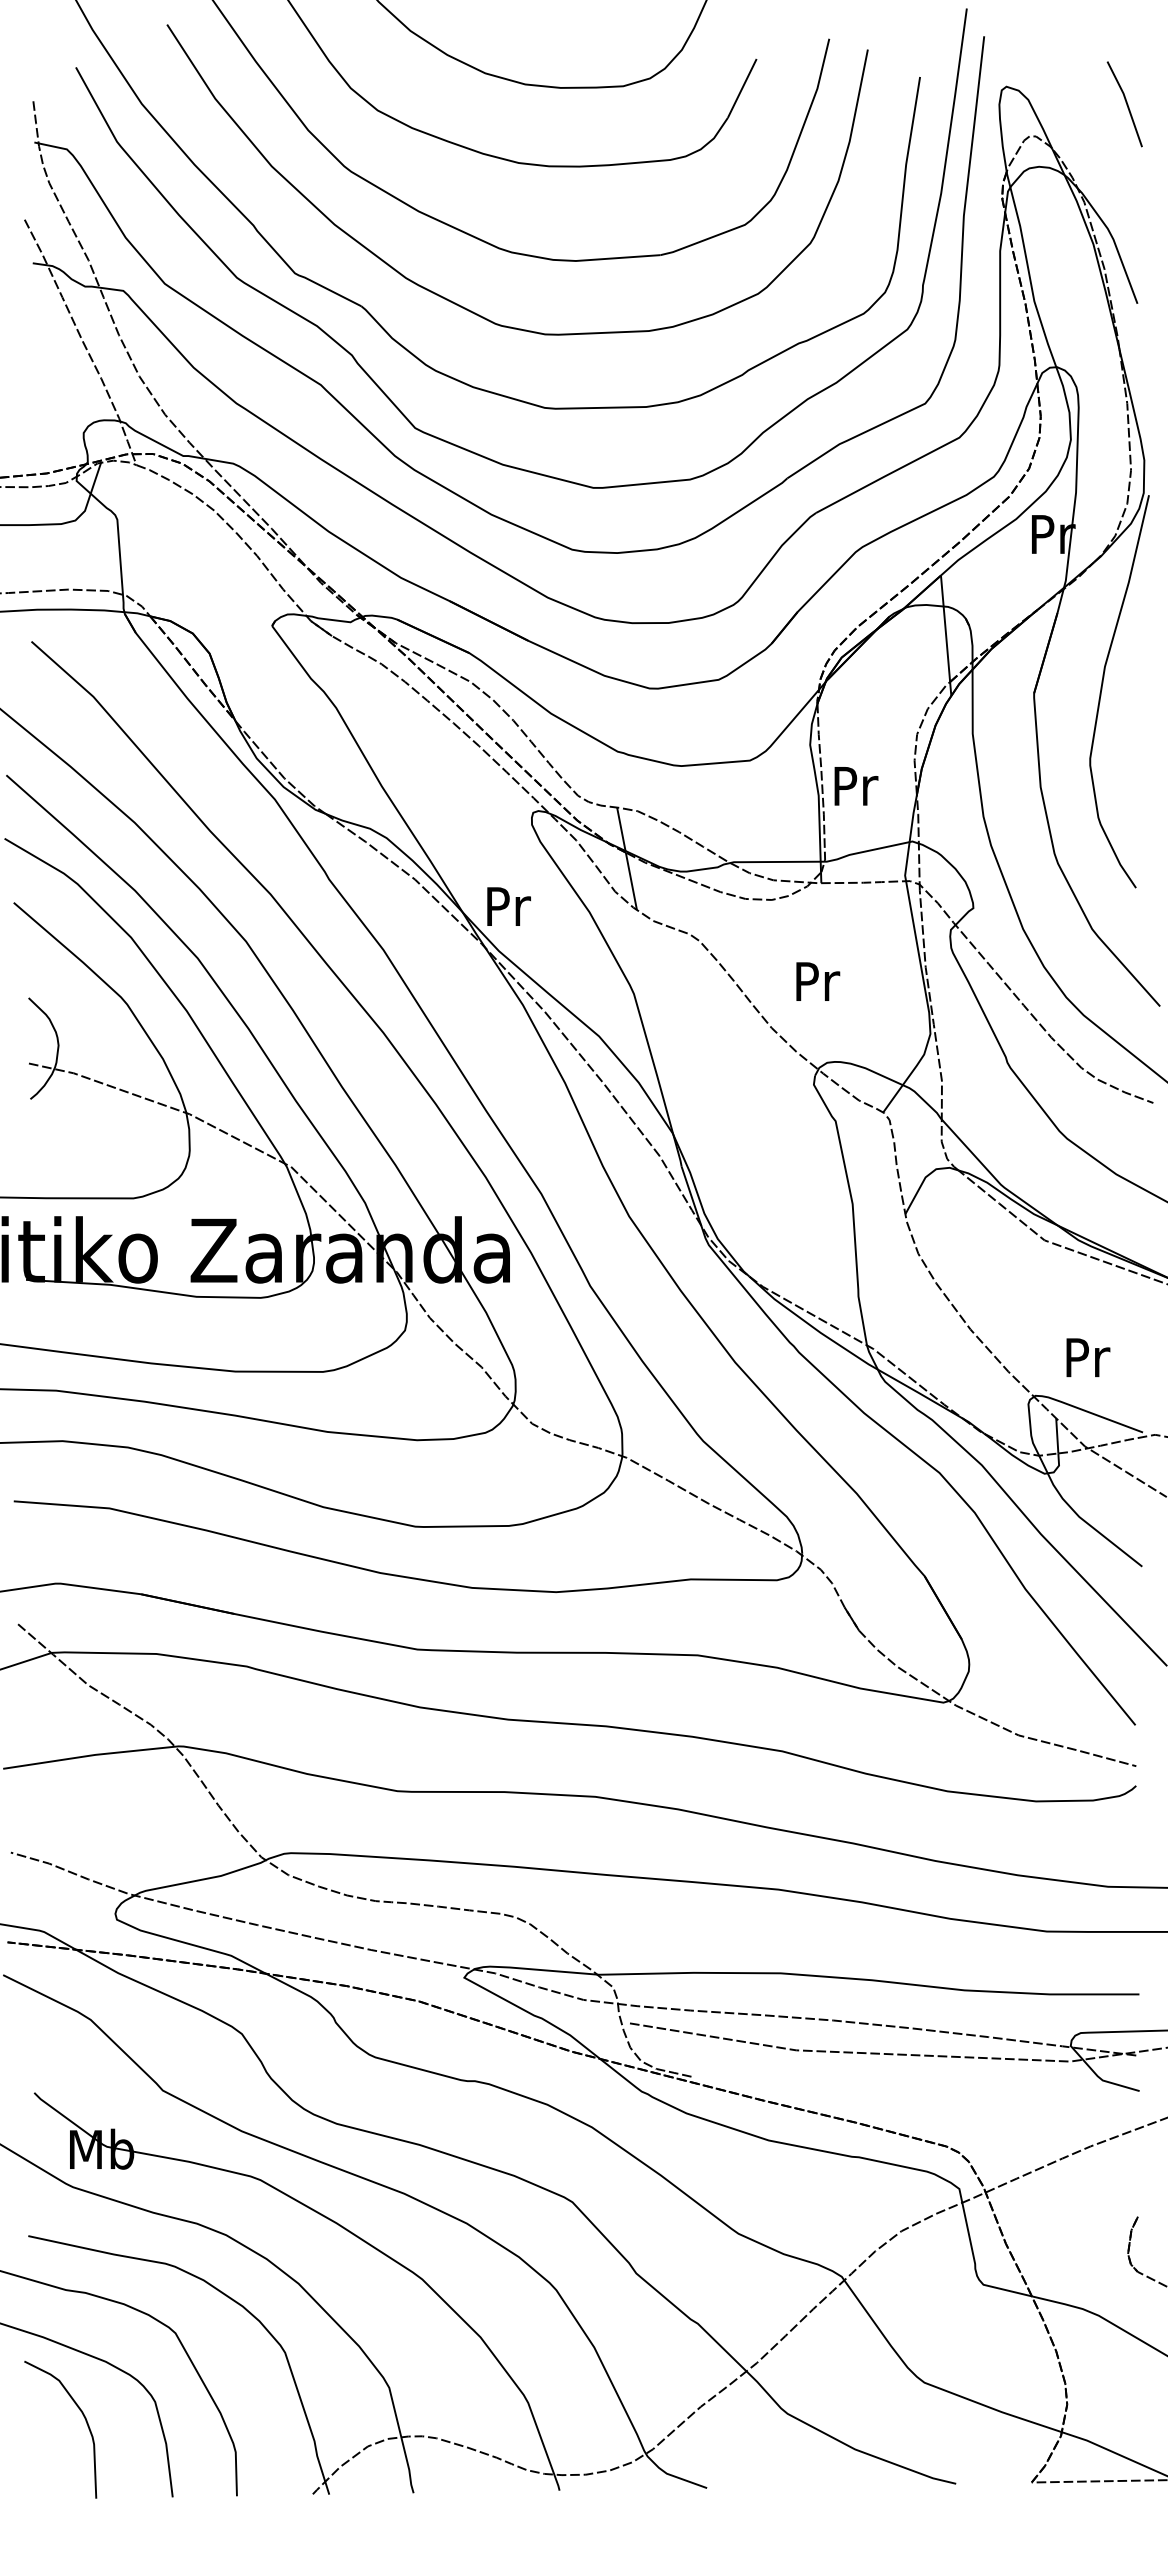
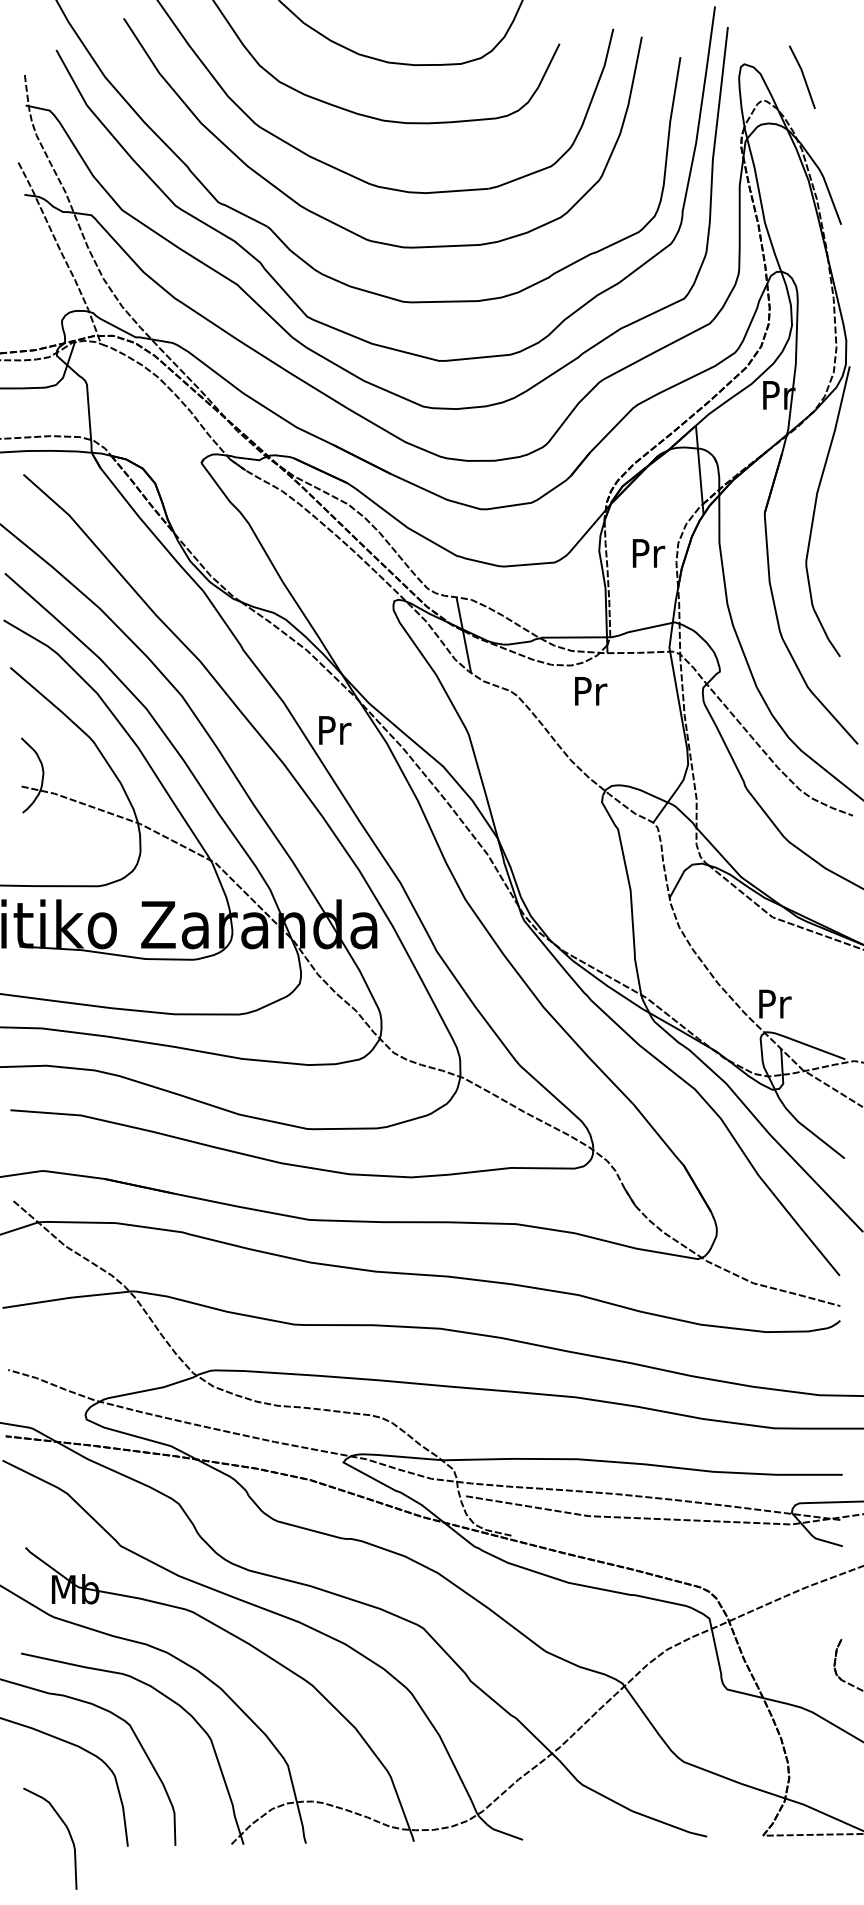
line: (1126, 104) -> (803, 77), moved
text: (856, 786) -> (649, 553), moved
text: (508, 906) -> (334, 730), moved
text: (818, 981) -> (591, 691), moved
text: (1088, 1357) -> (775, 1003), moved
curve: (85, 2421) -> (68, 1832), moved

